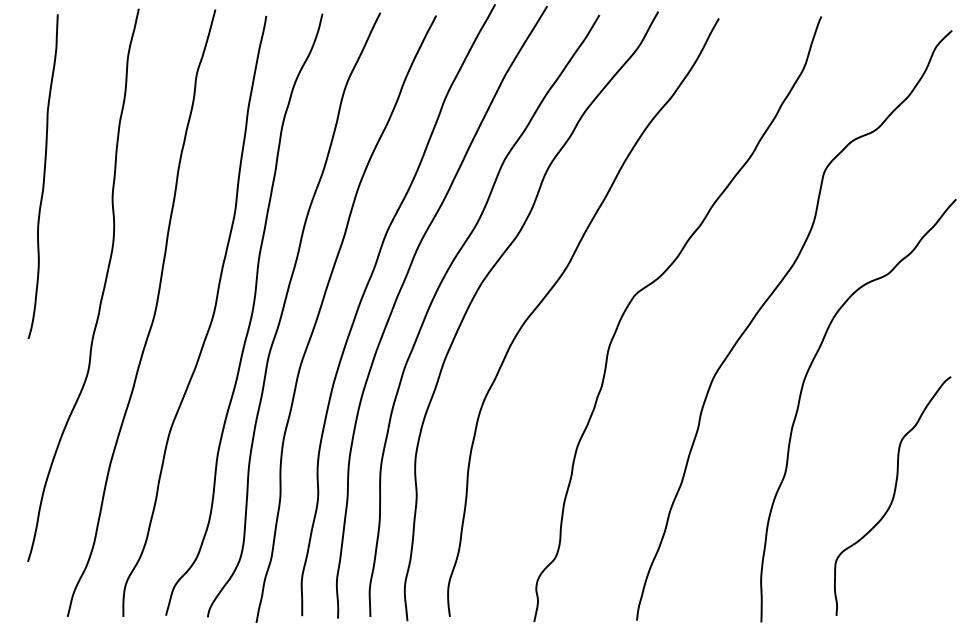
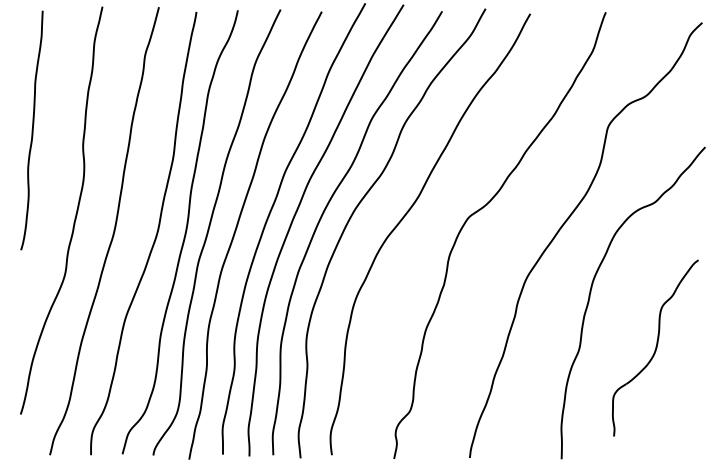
part: (892, 495) -> (655, 347), moved

